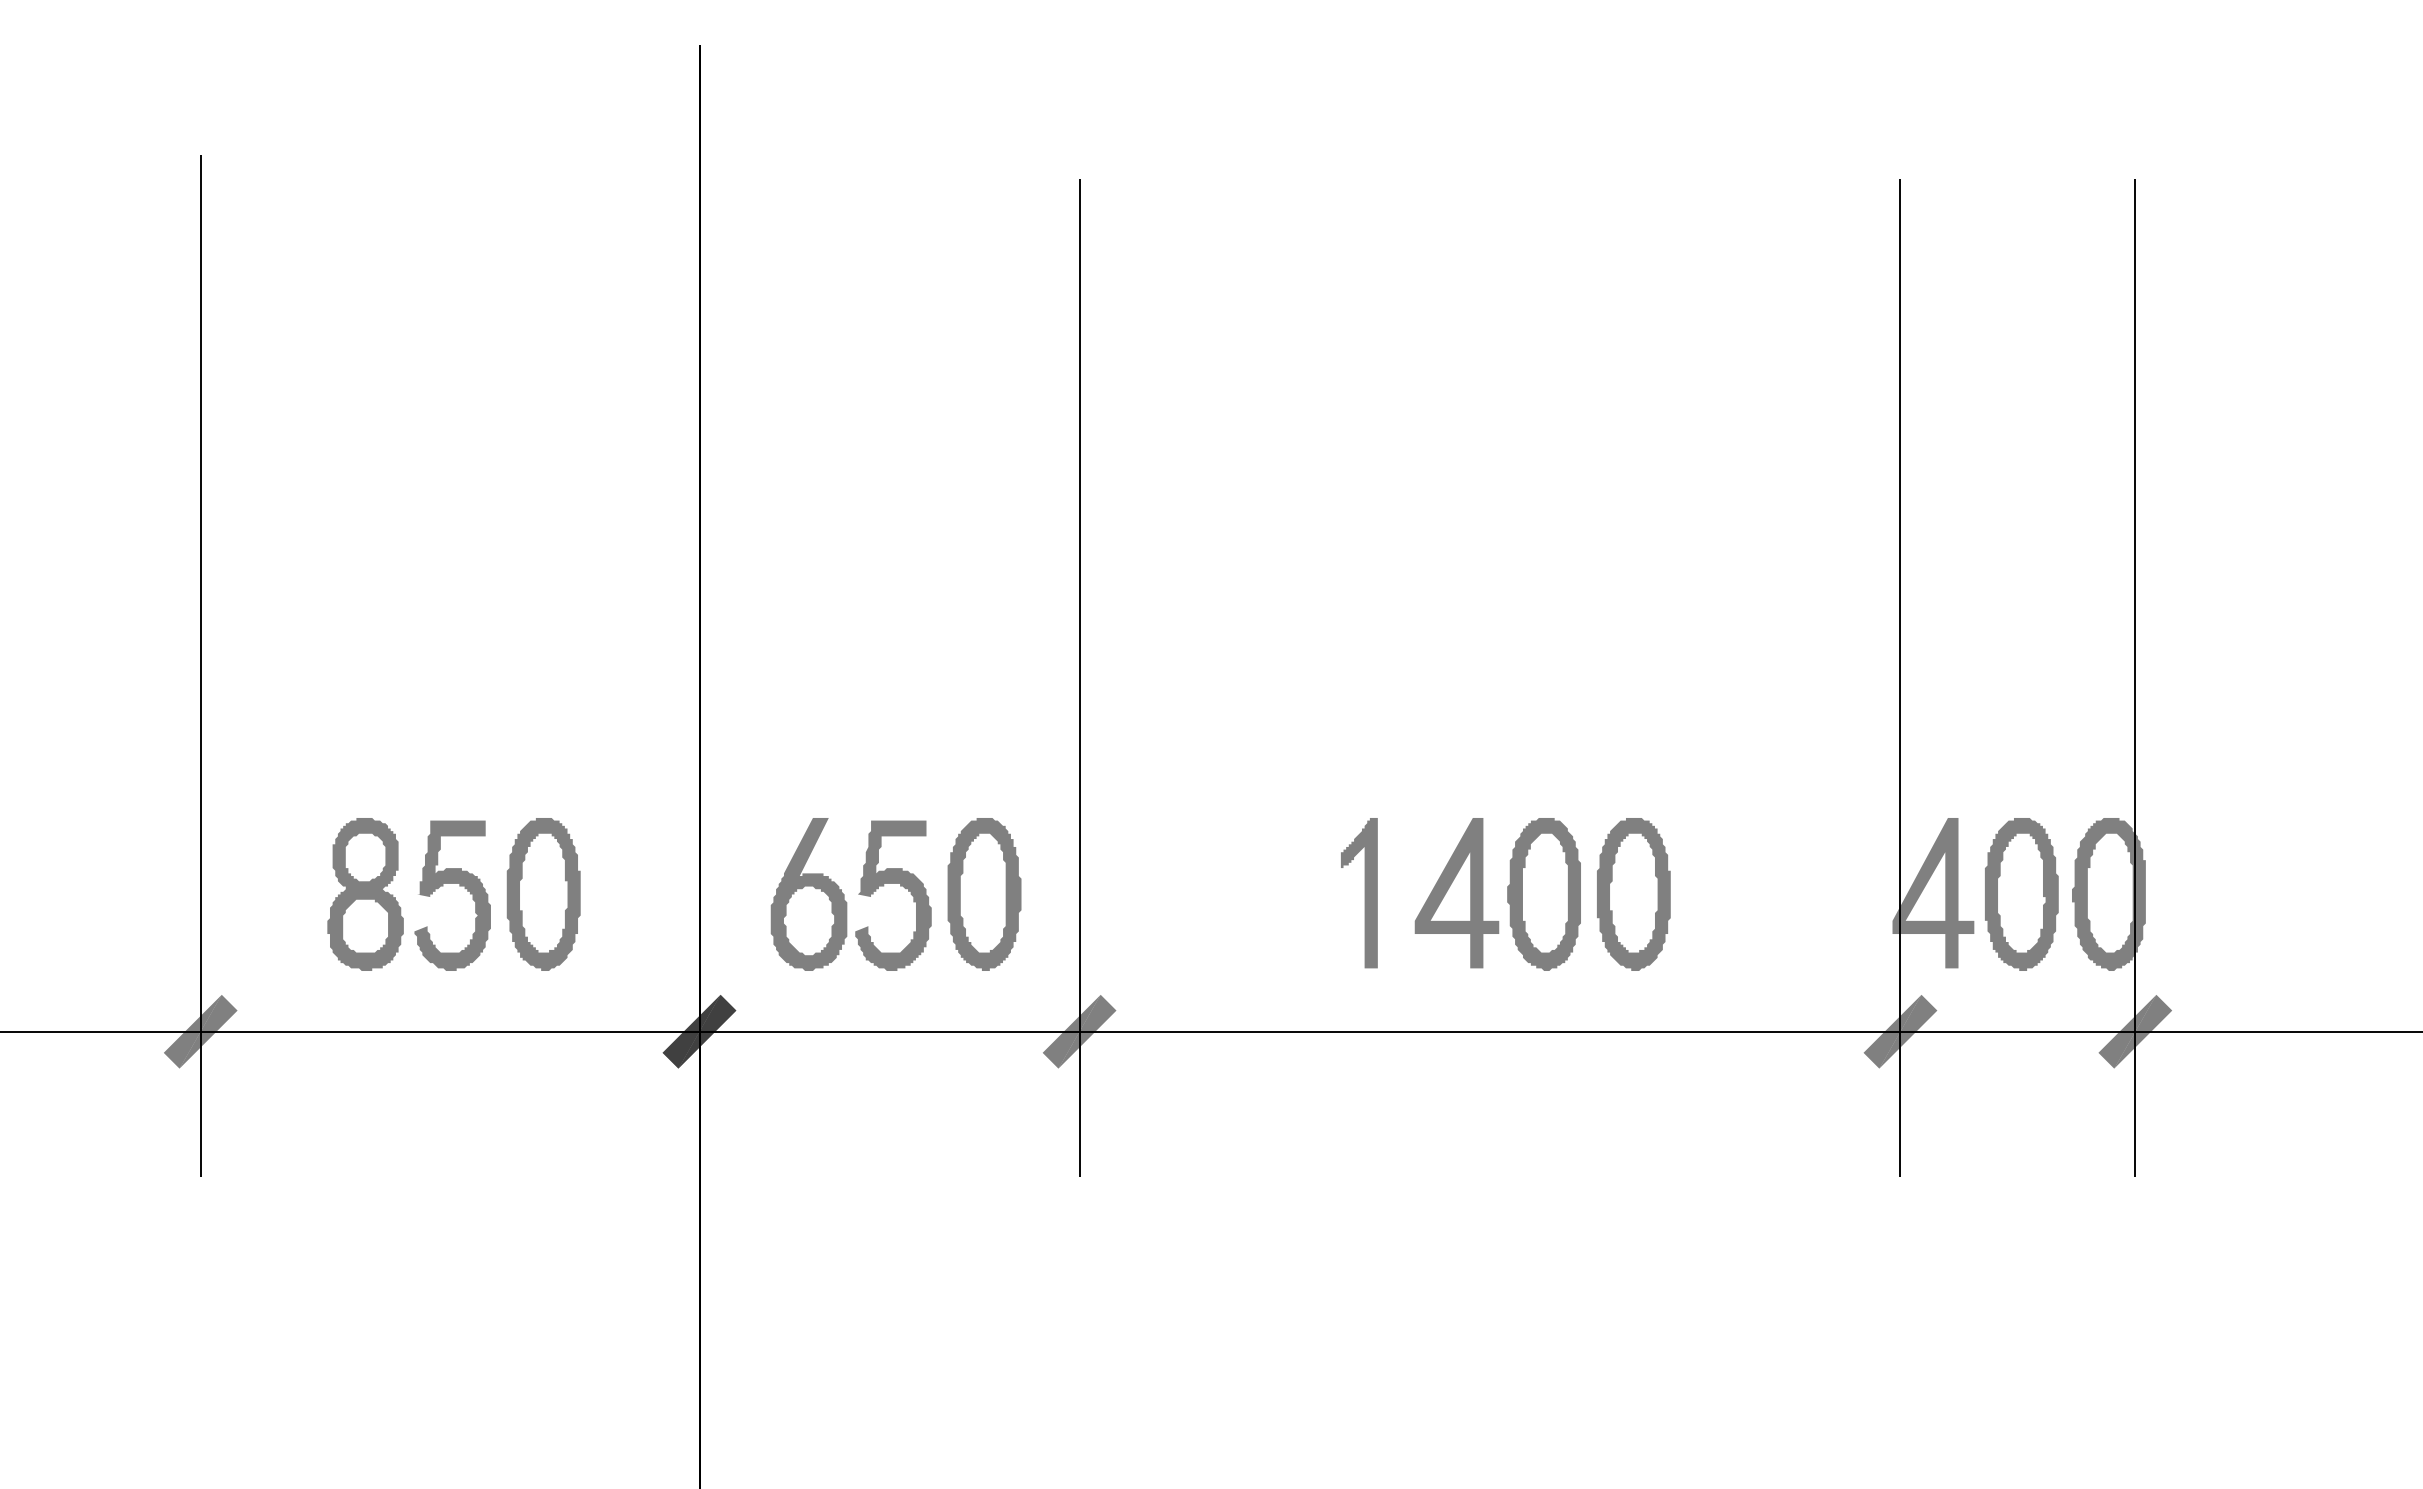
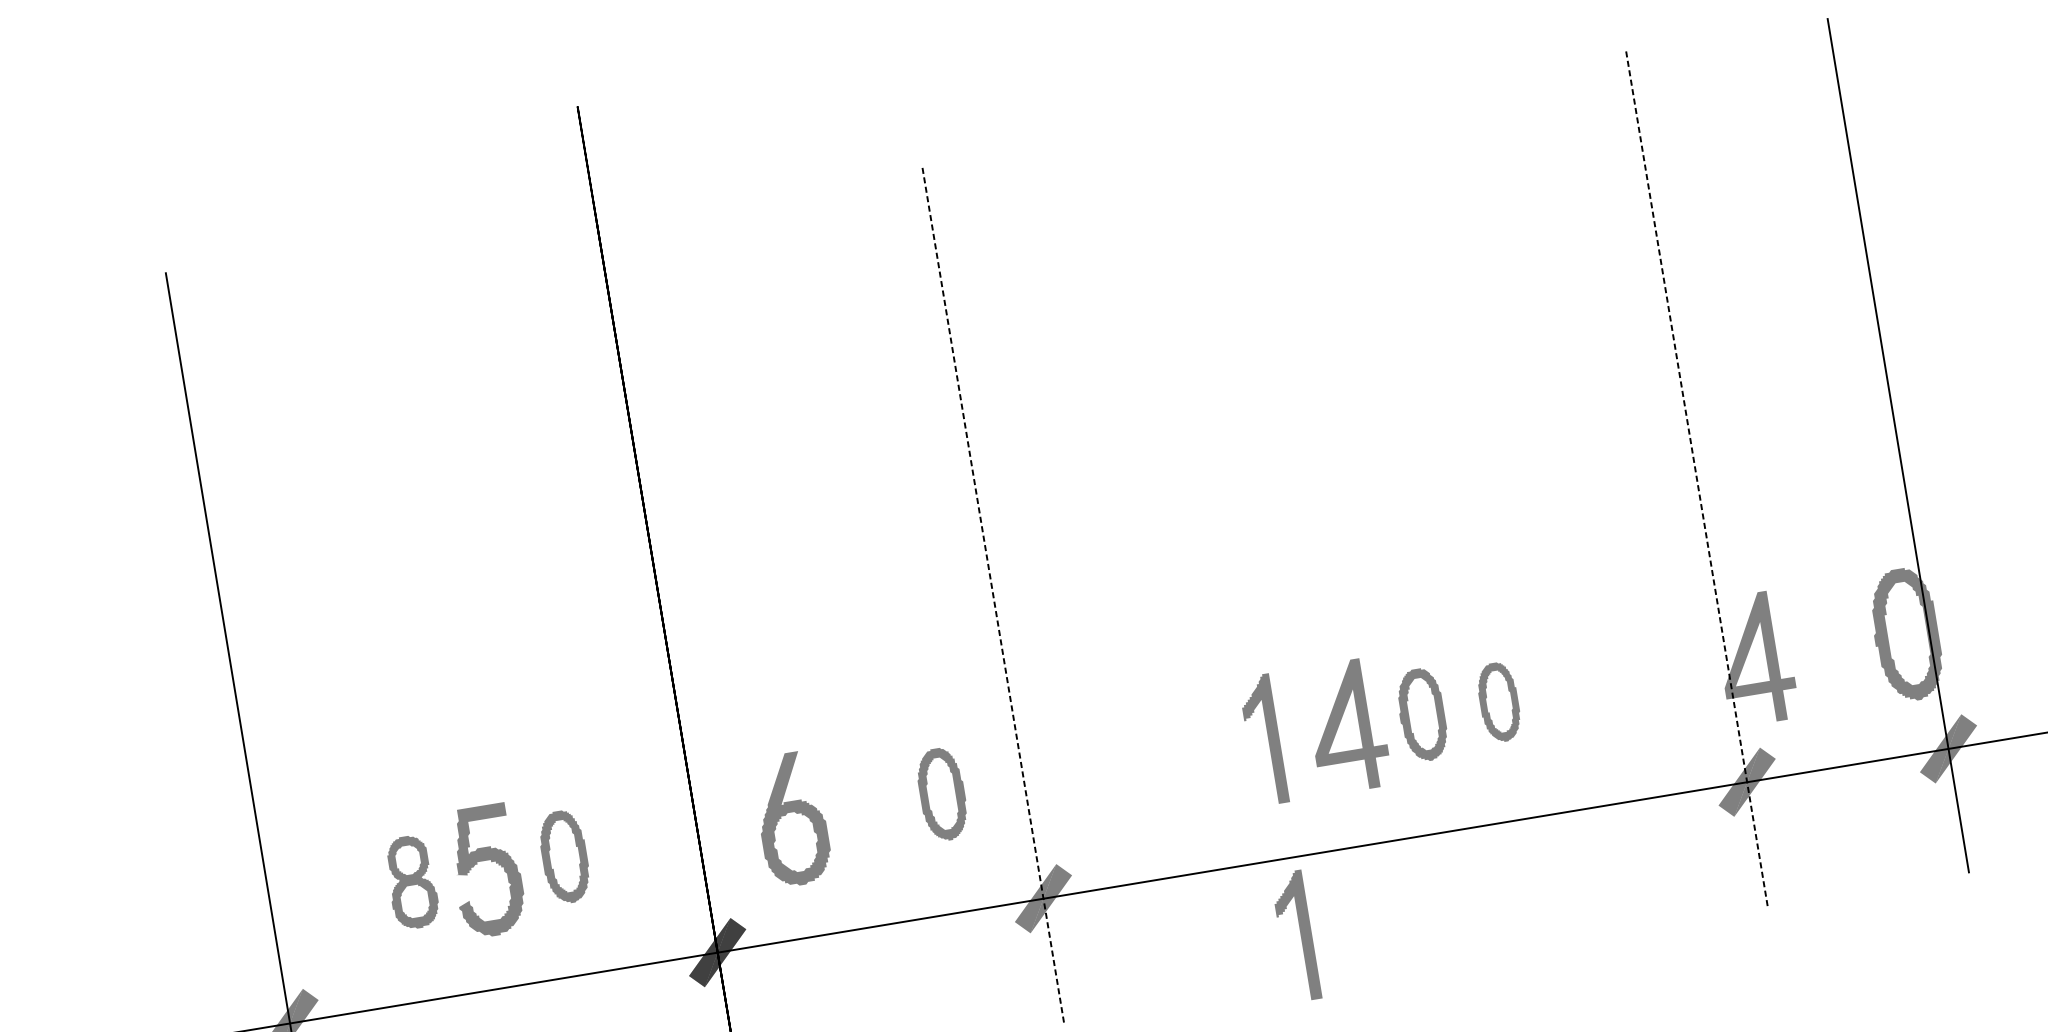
line: (1079, 678) -> (993, 595), solid -> dashed
line: (1900, 678) -> (1697, 479), solid -> dashed
part: (365, 894) -> (411, 882), size x0.7
part: (543, 894) -> (564, 857), size x0.7
part: (984, 894) -> (942, 794), size x0.7
part: (1543, 894) -> (1421, 715), size x0.7
part: (1633, 894) -> (1498, 702), size x0.6
part: (2021, 894) -> (1831, 647), removed
fill: (893, 895) -> (864, 808), removed
part: (1359, 1122) -> (1296, 936), added

